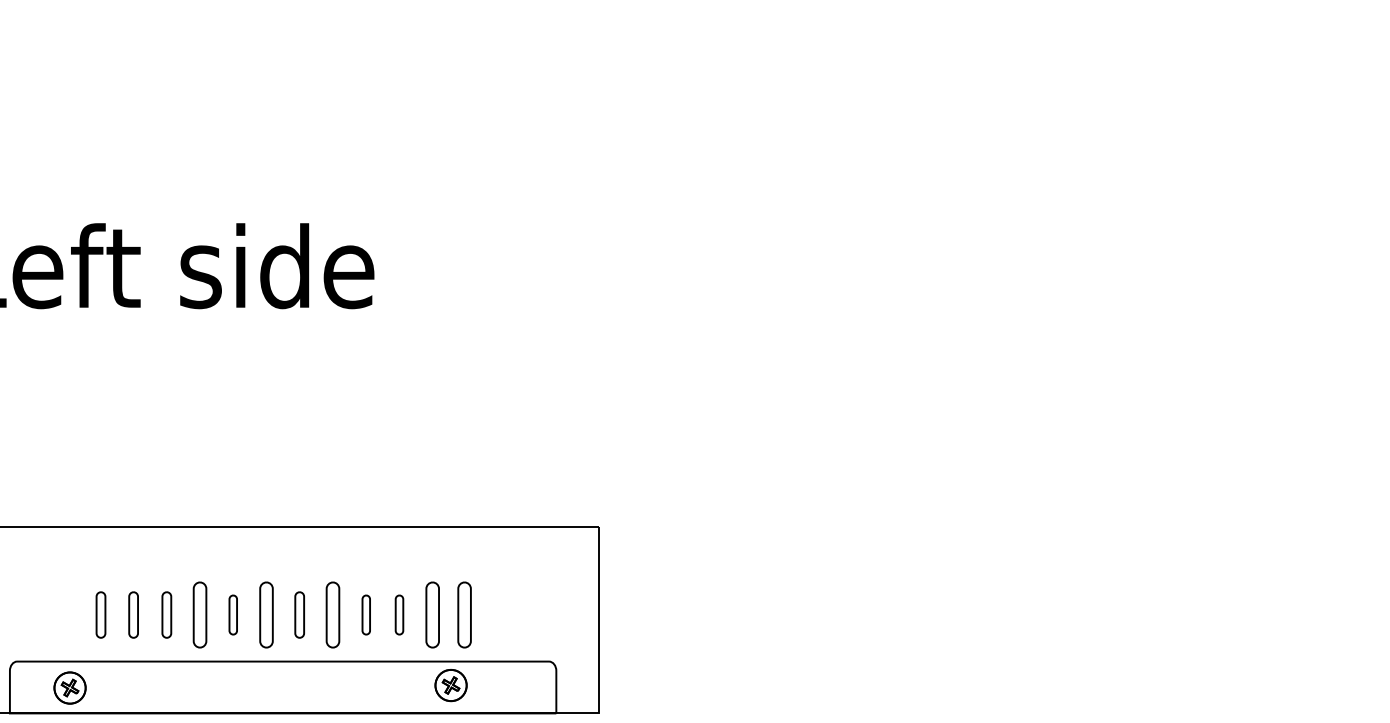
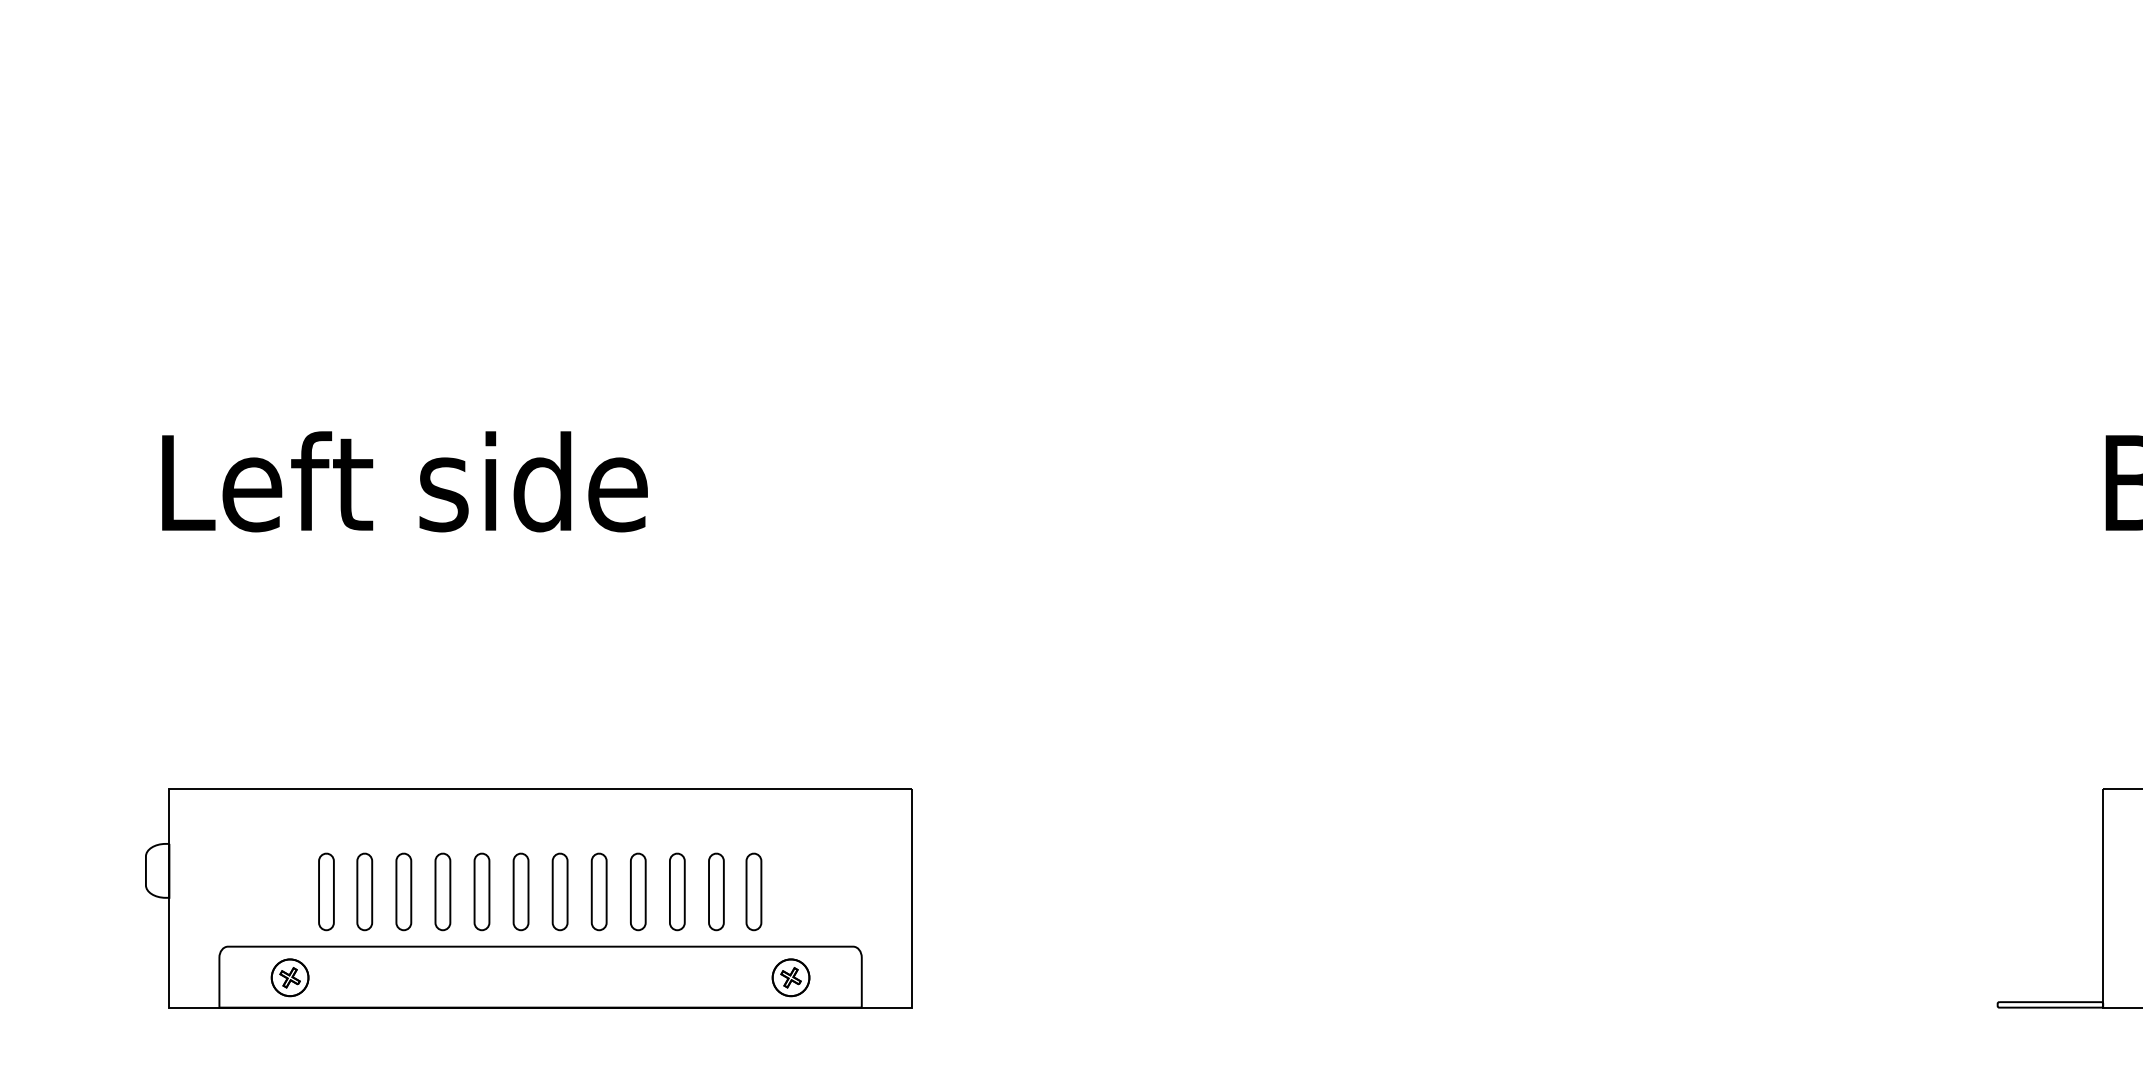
part: (101, 614) -> (326, 891), size x1.43
part: (133, 614) -> (364, 891), size x1.43
part: (166, 614) -> (403, 891), size x1.43
part: (232, 614) -> (481, 891), size x1.67
part: (299, 614) -> (559, 891), size x1.43
part: (366, 614) -> (638, 891), size x1.67
part: (399, 614) -> (677, 891), size x1.67
part: (450, 685) -> (790, 977), moved

